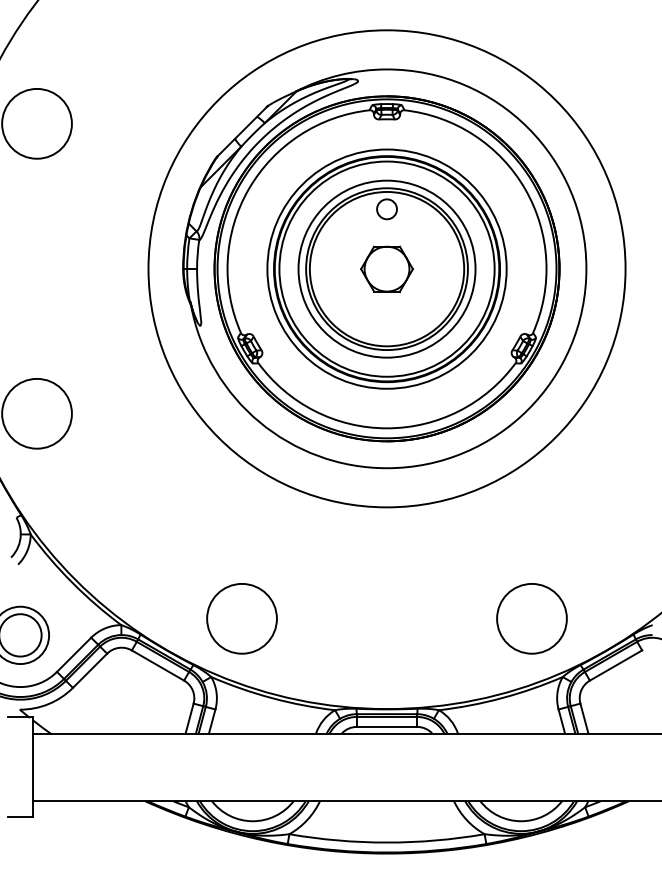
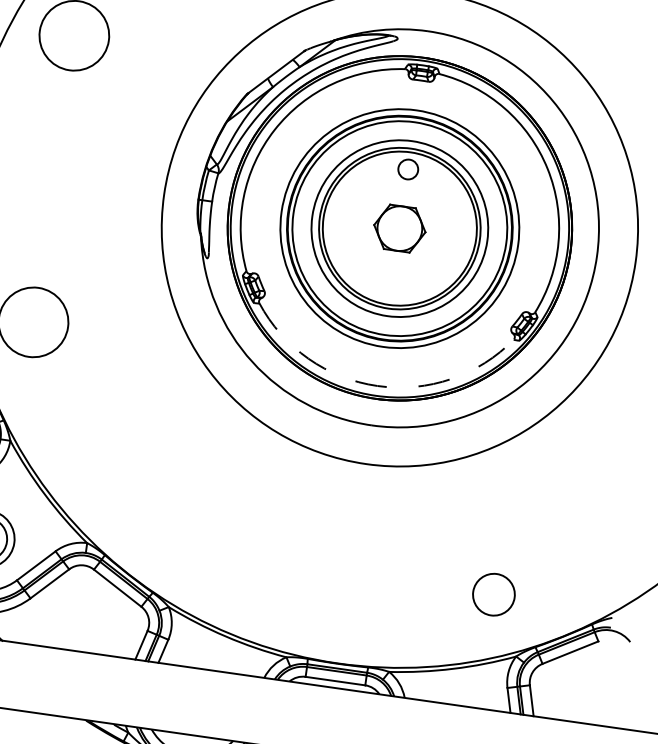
arc: (387, 428) -> (377, 386), solid -> dashed
circle: (241, 618) -> (206, 553), removed
circle: (531, 618) -> (493, 594), size x0.6

